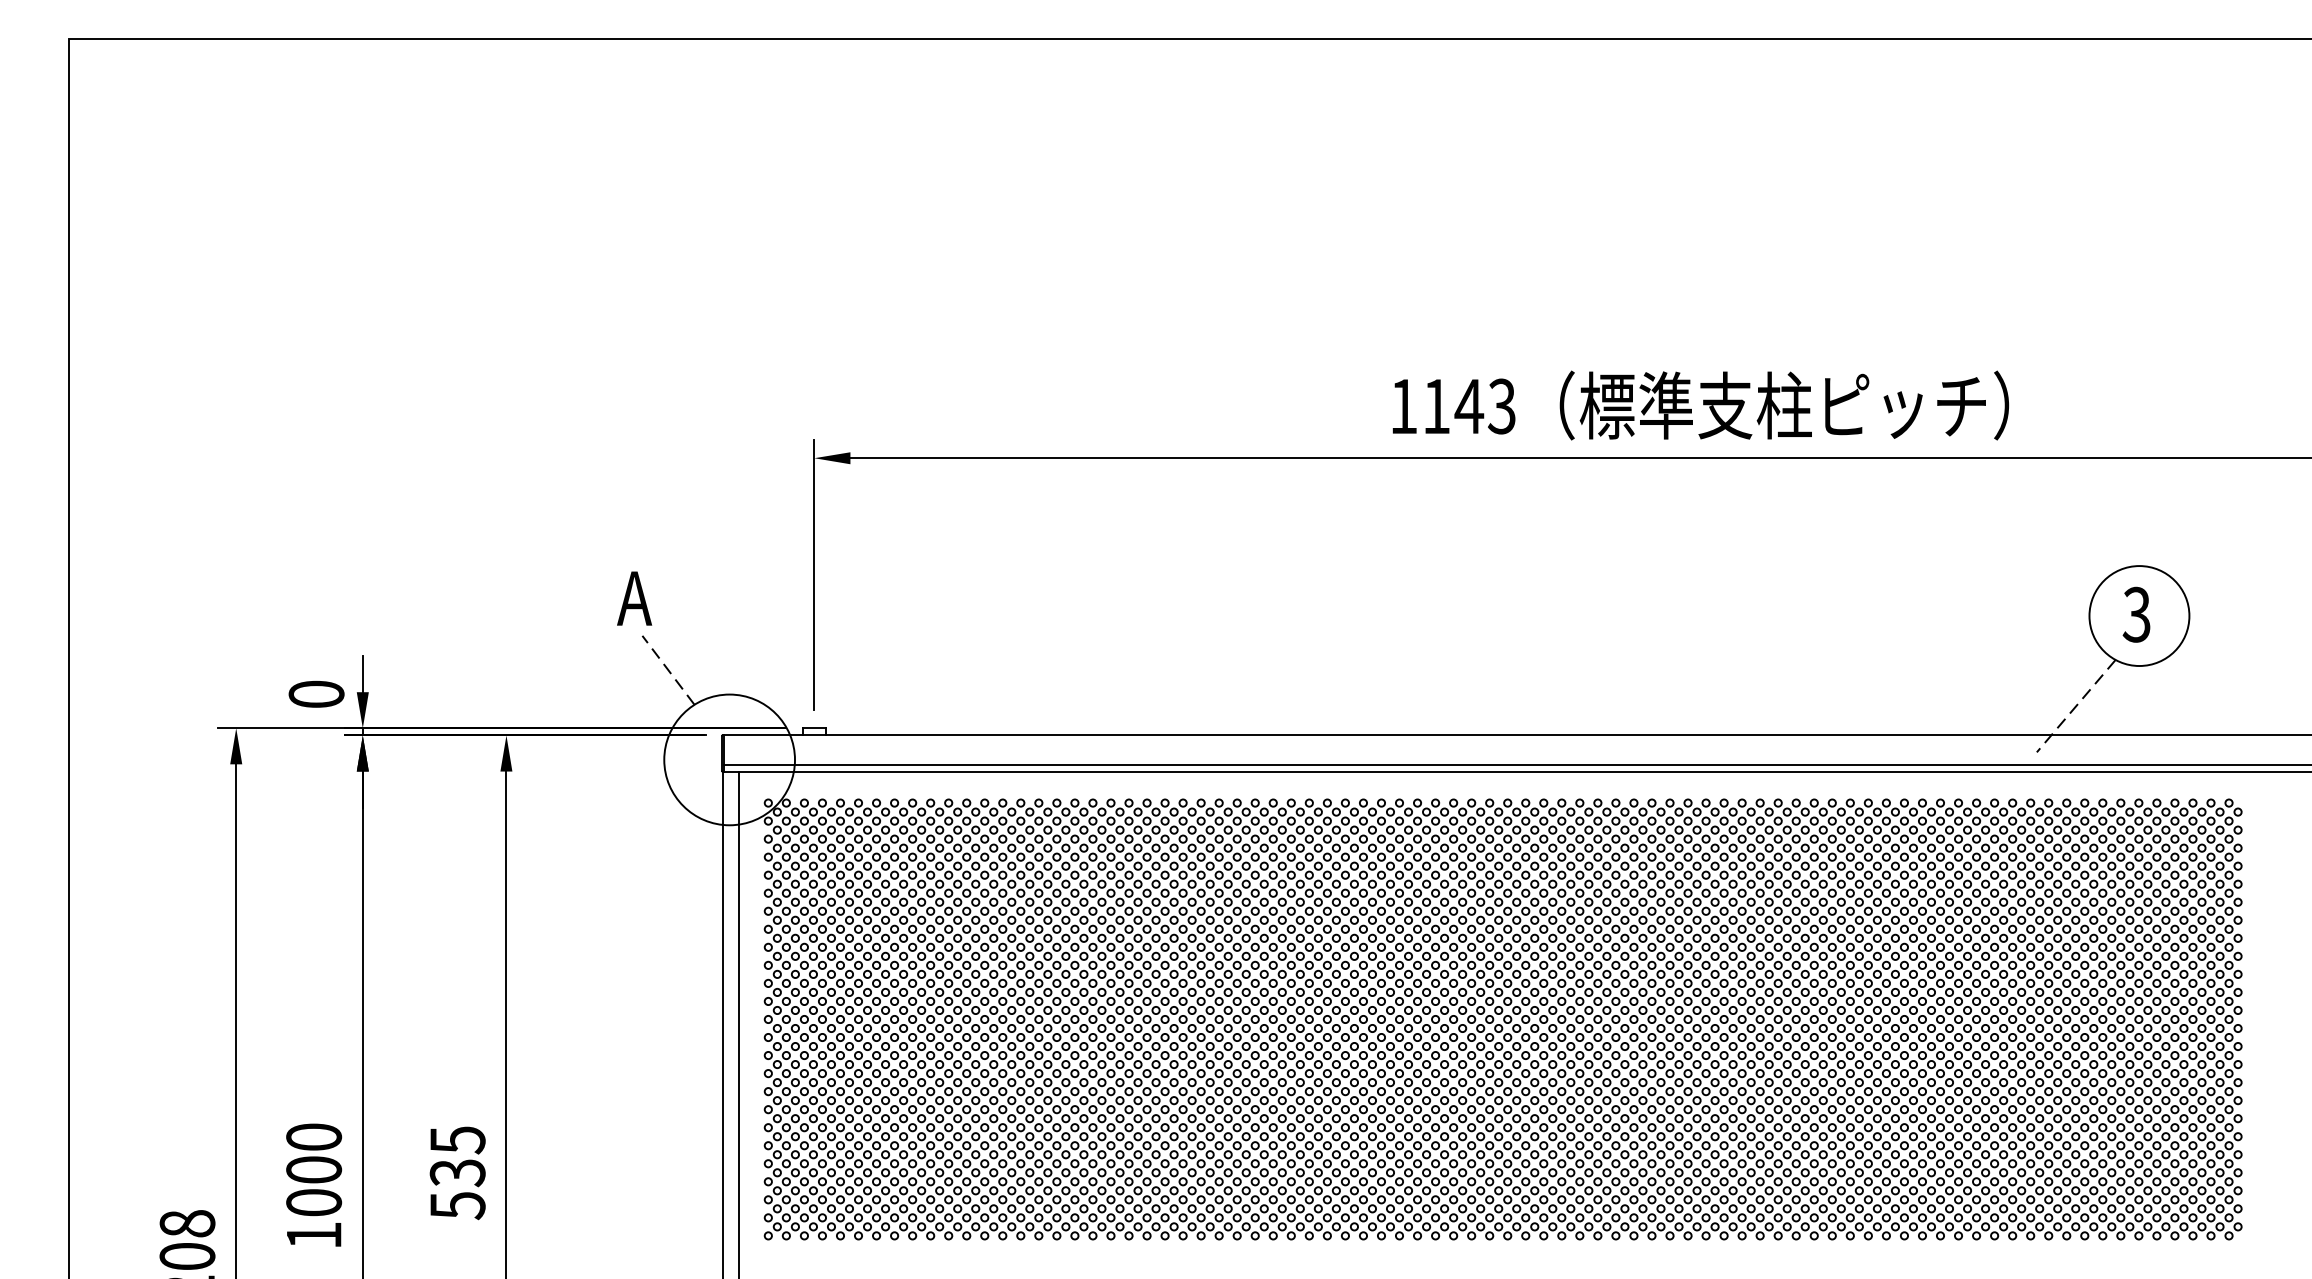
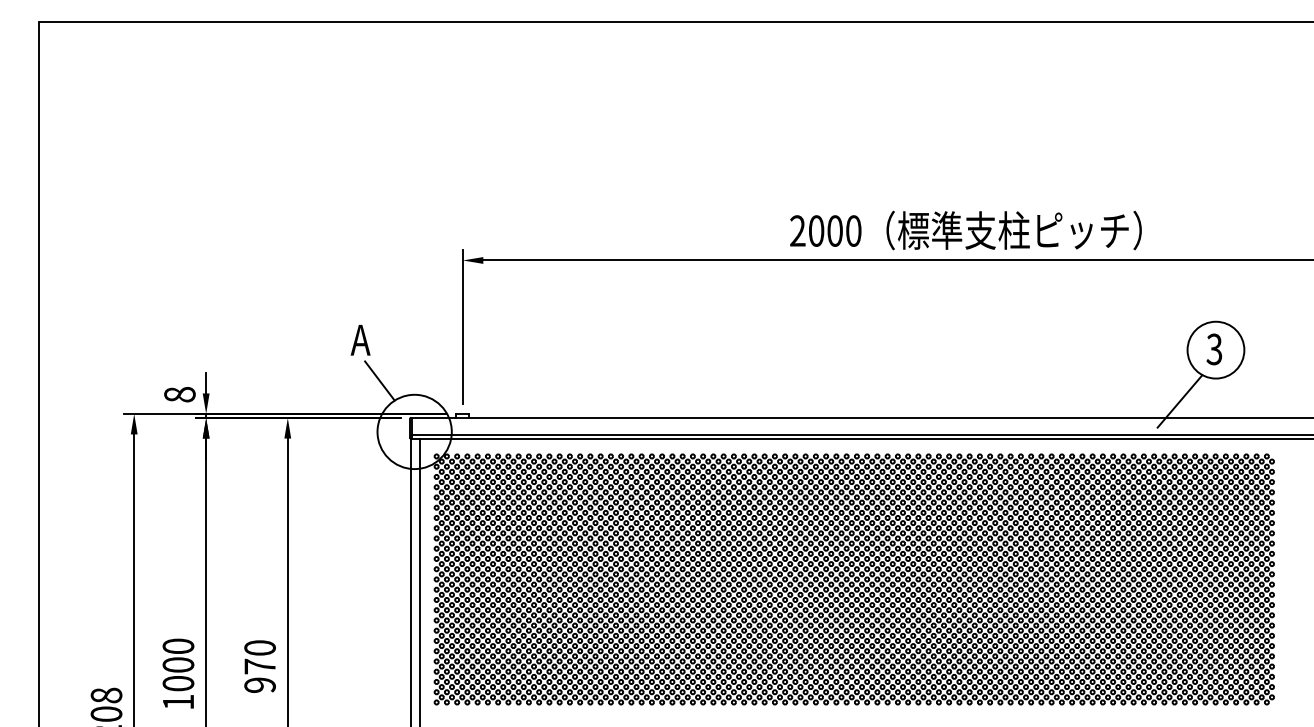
text: (1452, 405) -> (825, 230), 1143 -> 2000
line: (667, 671) -> (379, 381), dashed -> solid
text: (315, 694) -> (179, 394), 0 -> 8
line: (2077, 706) -> (1180, 401), dashed -> solid
text: (456, 1172) -> (259, 666), 535 -> 970

